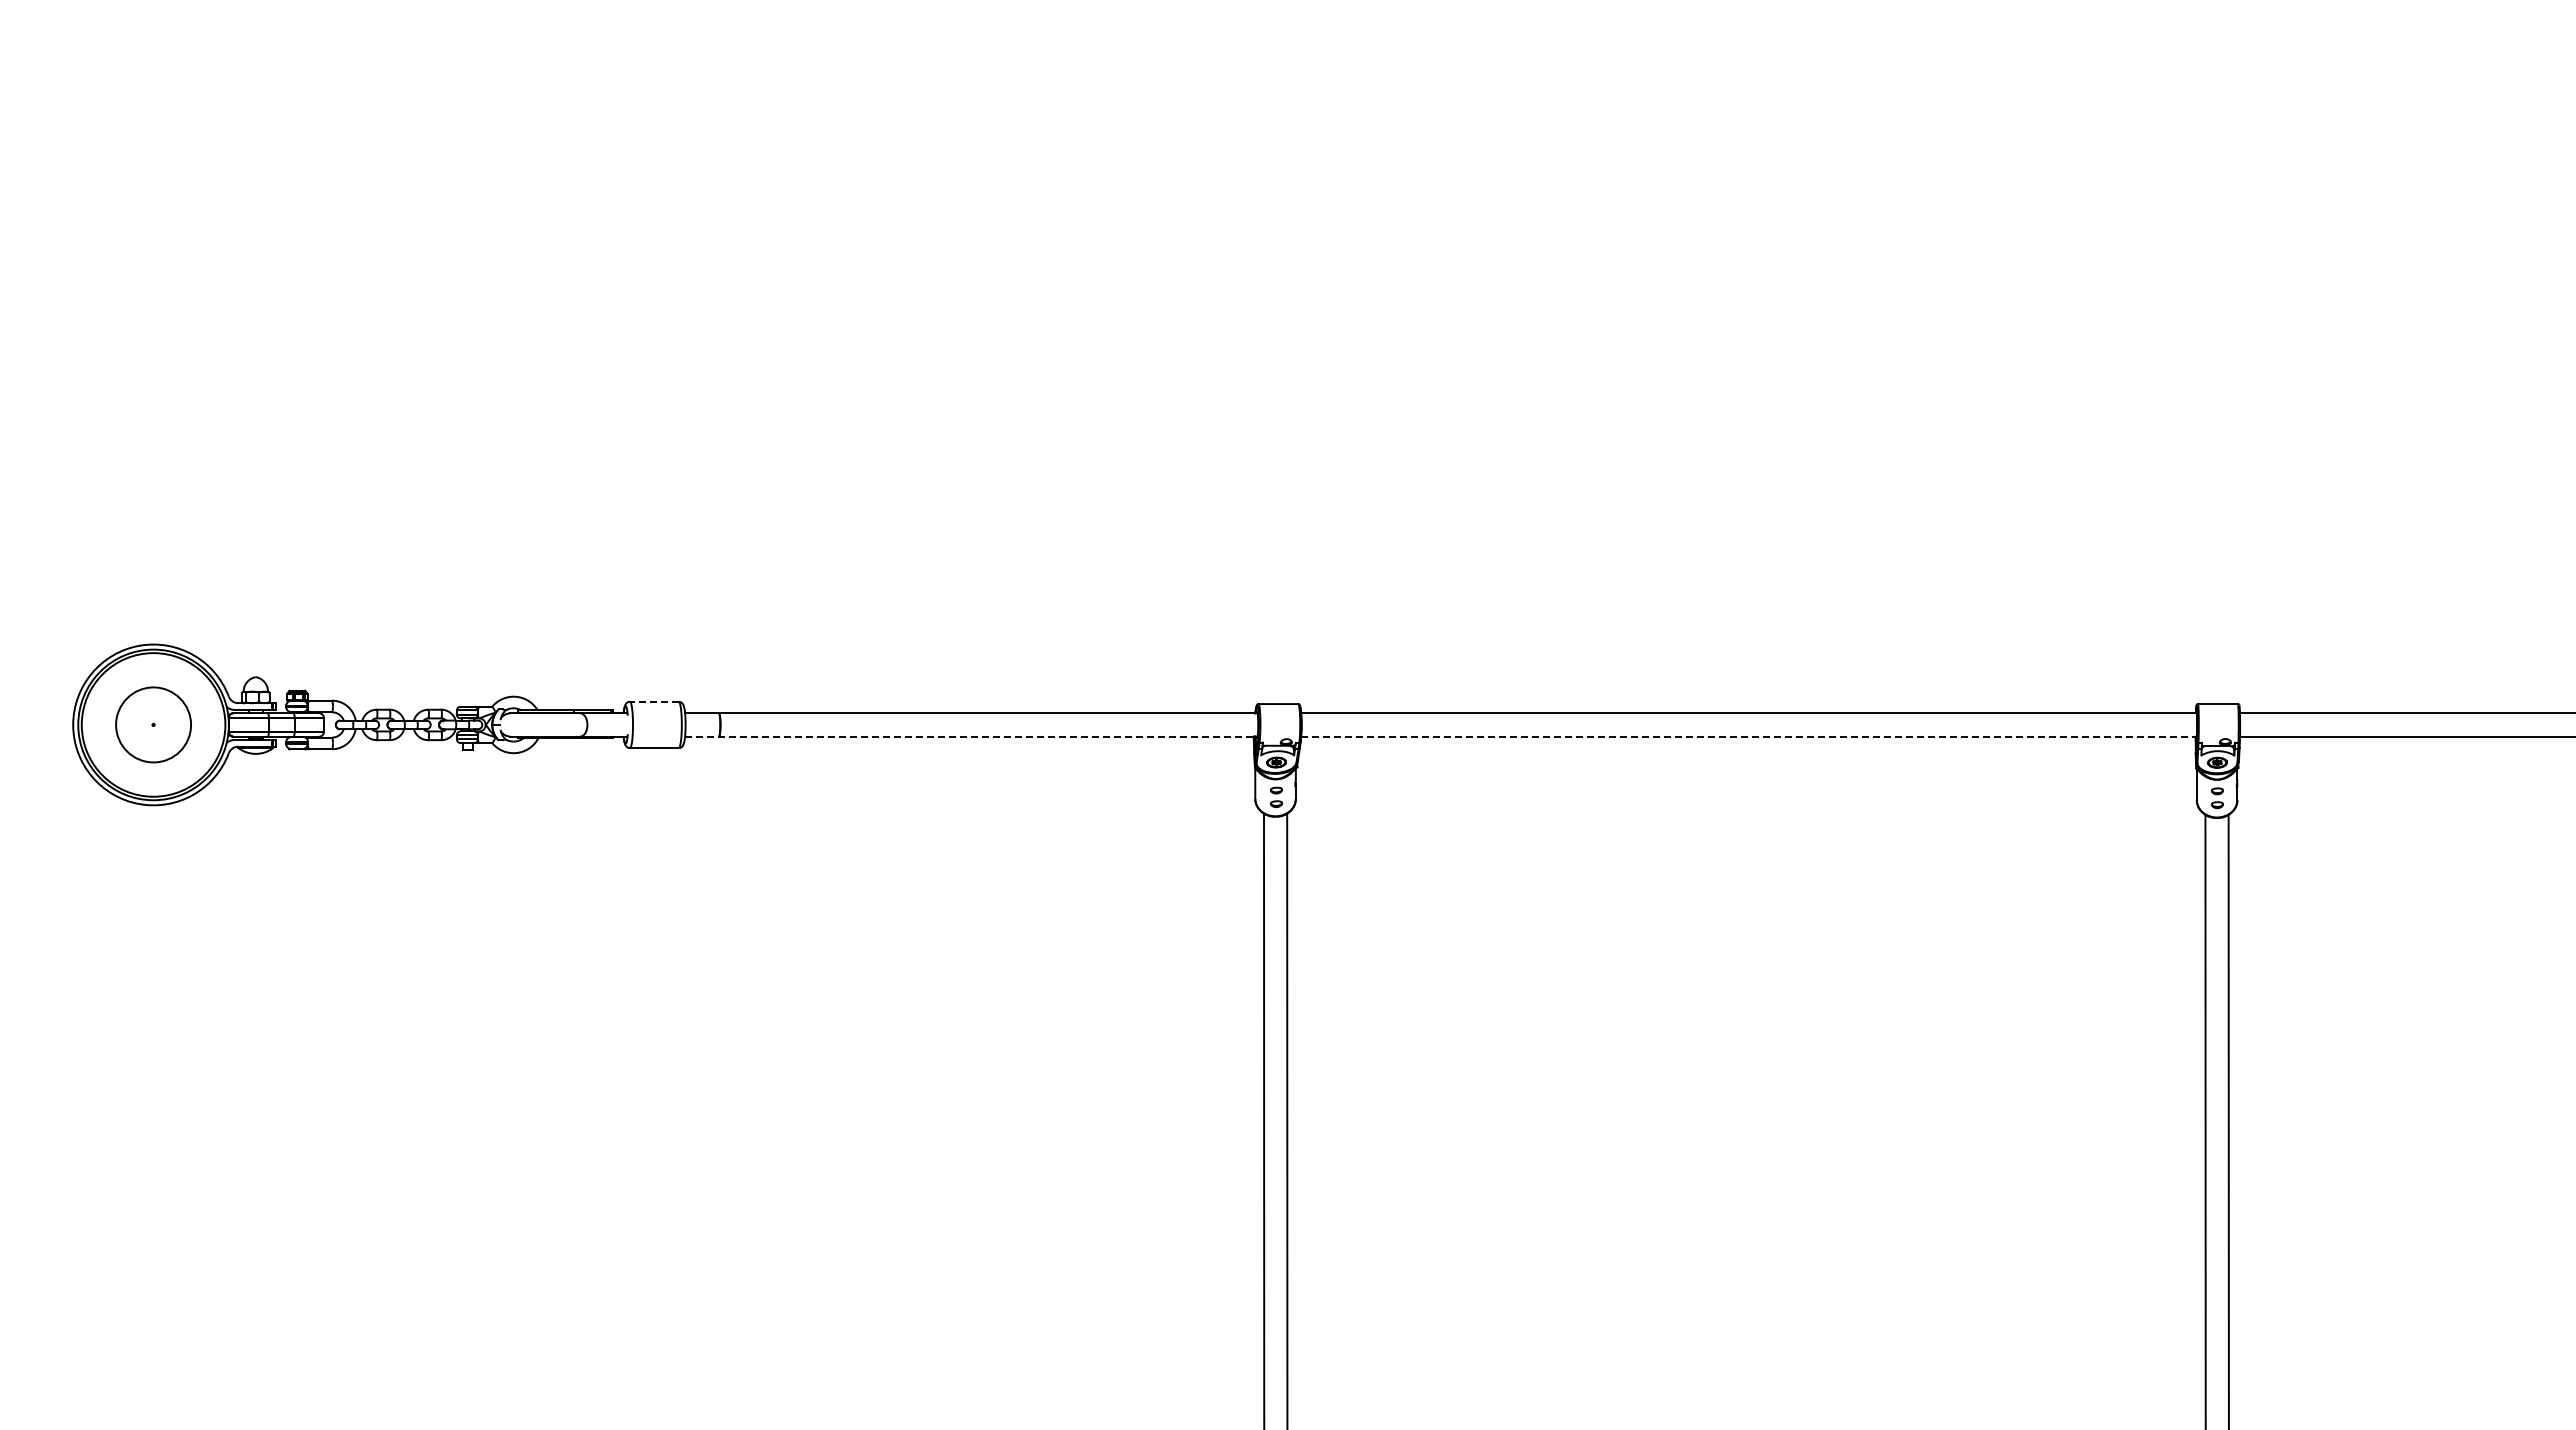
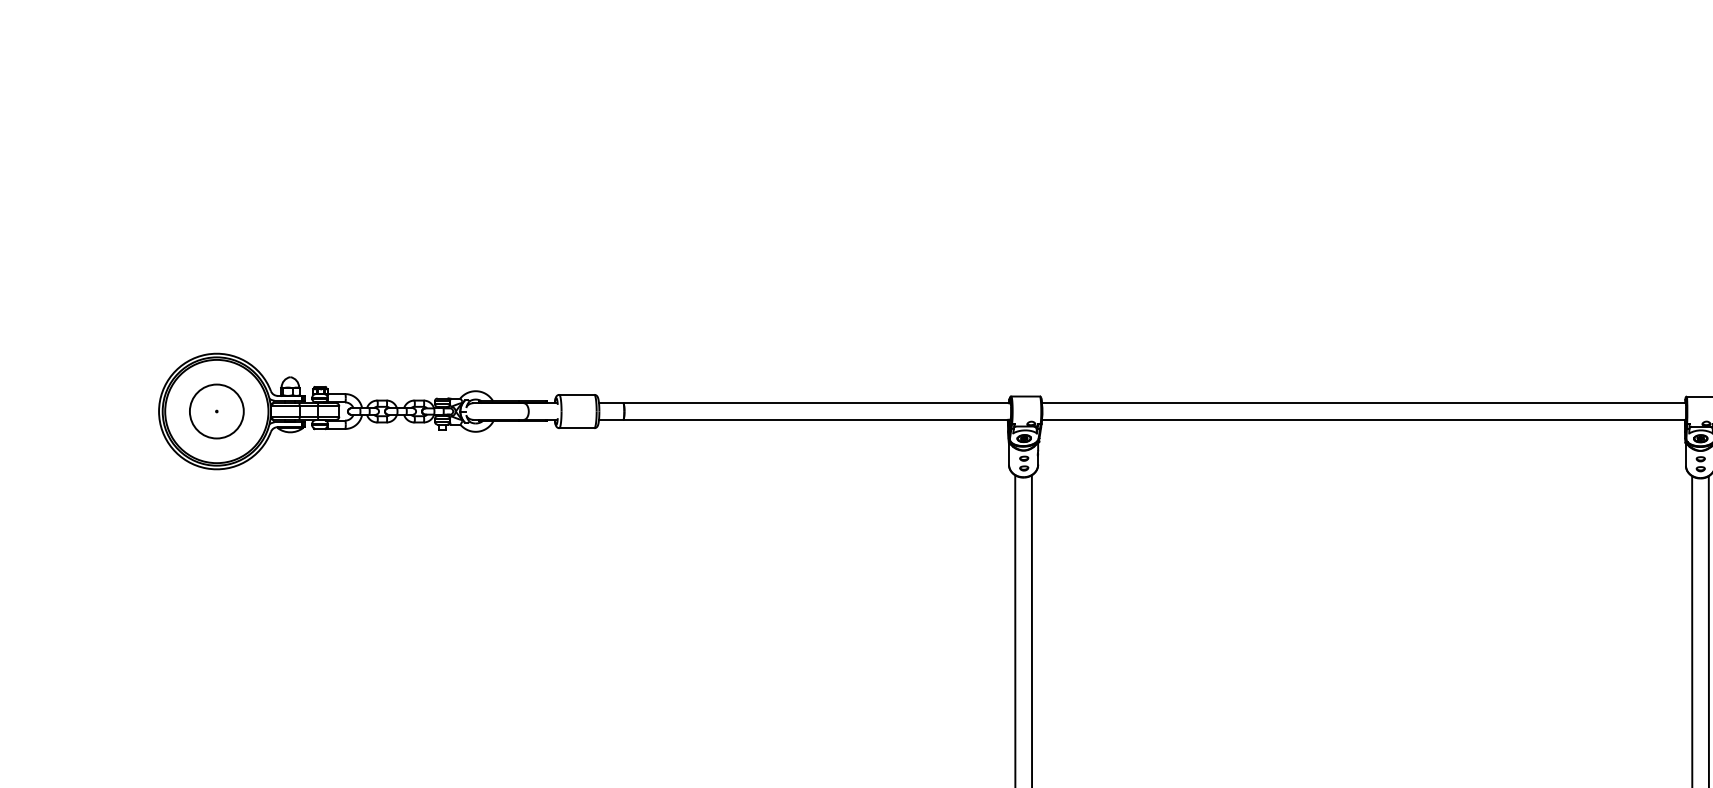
line: (653, 701) -> (576, 394), dashed -> solid
line: (971, 736) -> (804, 419), dashed -> solid
line: (1749, 736) -> (1364, 419), dashed -> solid

